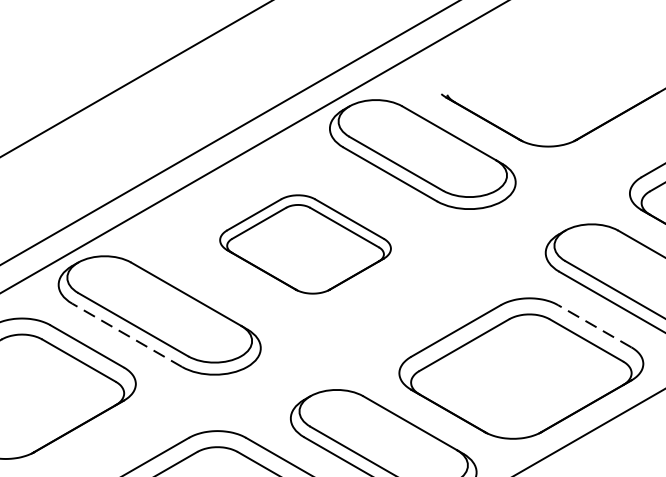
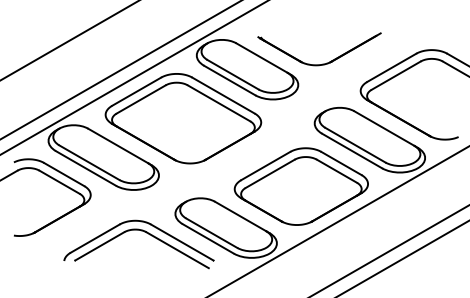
part: (305, 243) -> (183, 118), size x1.67
line: (594, 326) -> (341, 163), dashed -> solid
line: (126, 335) -> (85, 168), dashed -> solid

